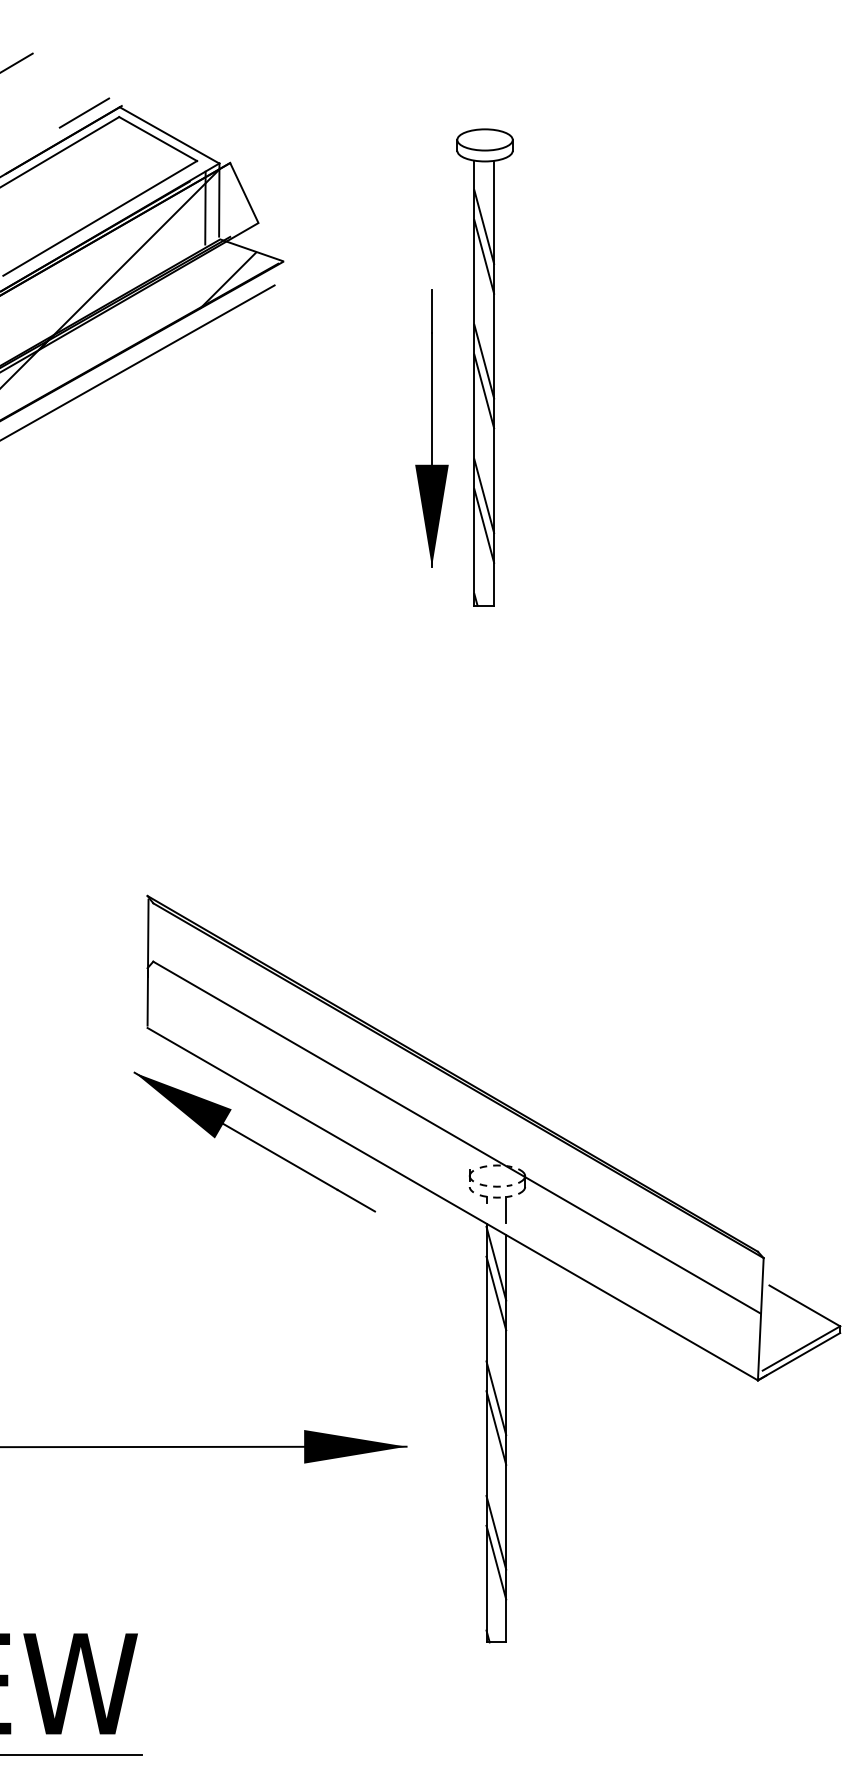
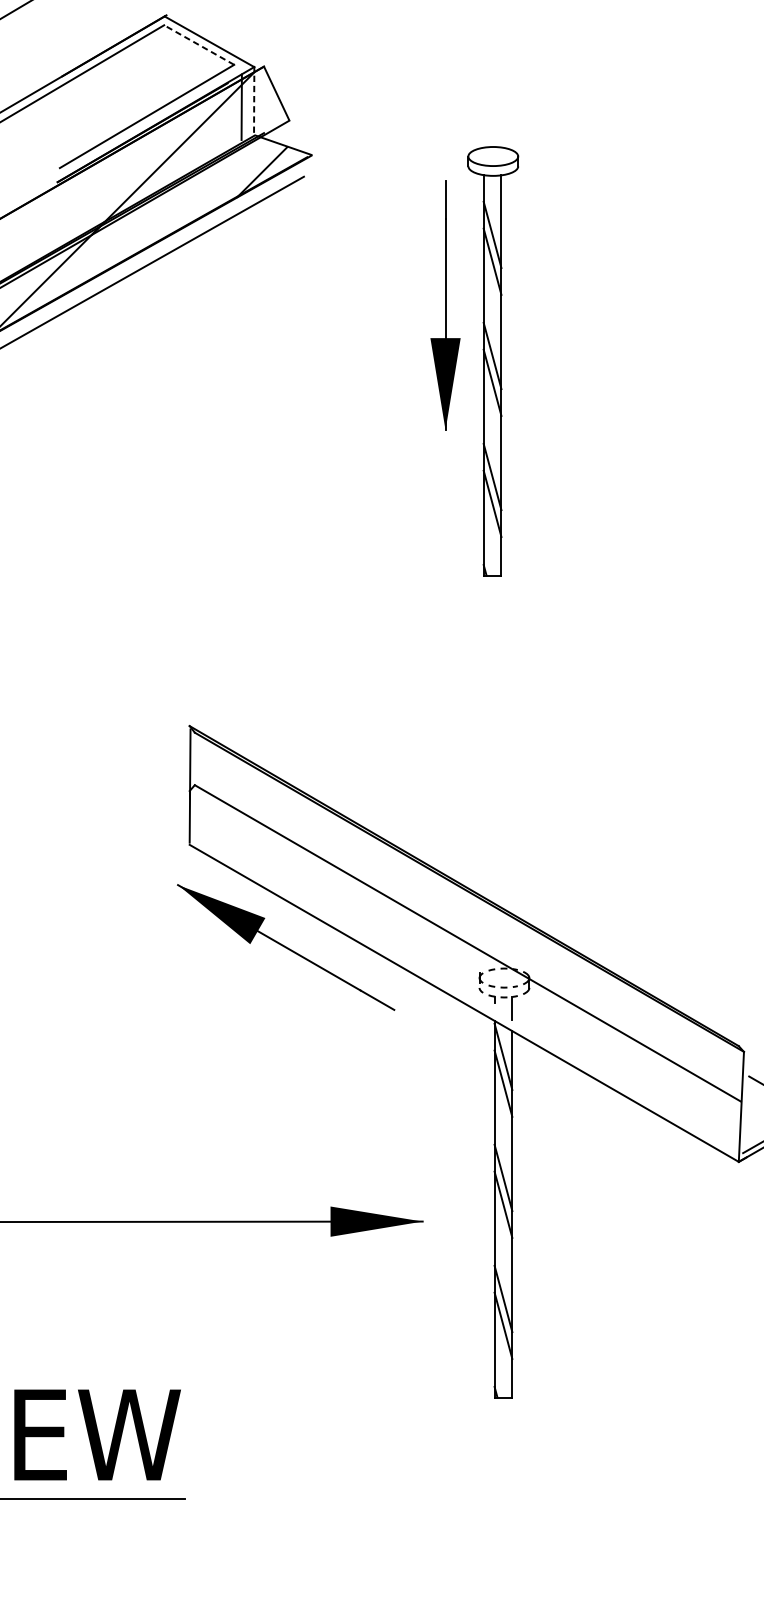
line: (84, 112) -> (132, 21), removed
line: (158, 139) -> (199, 45), solid -> dashed
line: (219, 200) -> (254, 100), solid -> dashed
part: (484, 367) -> (492, 361), moved

